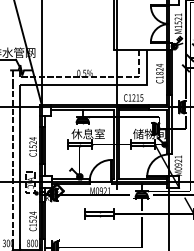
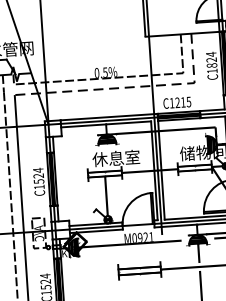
line: (100, 84) -> (128, 86), solid -> dashed

